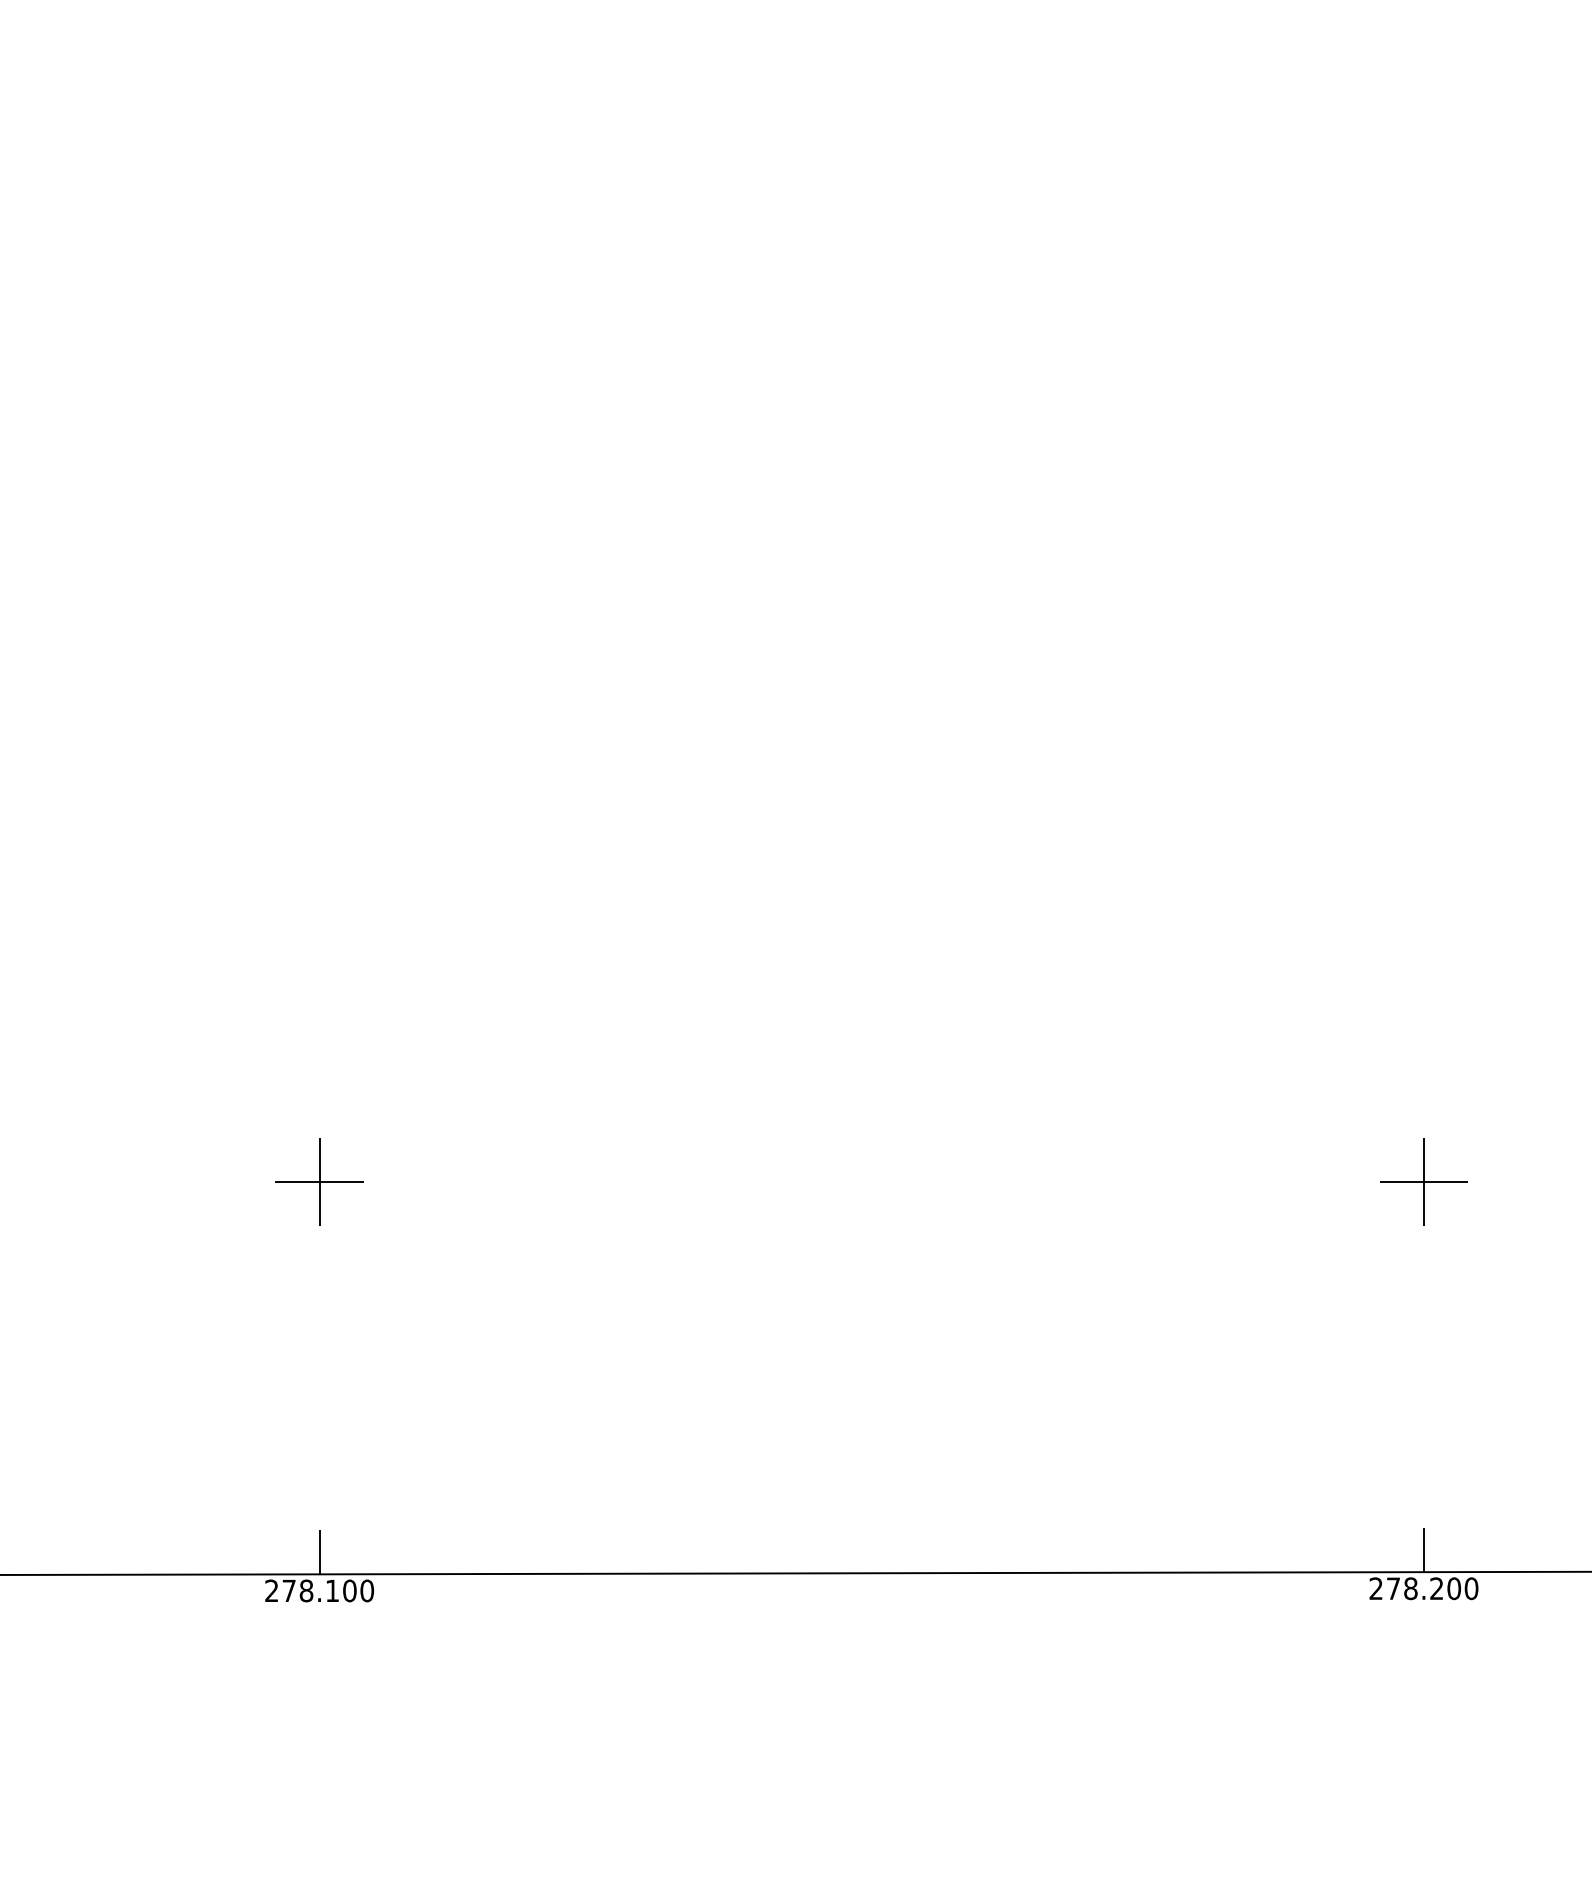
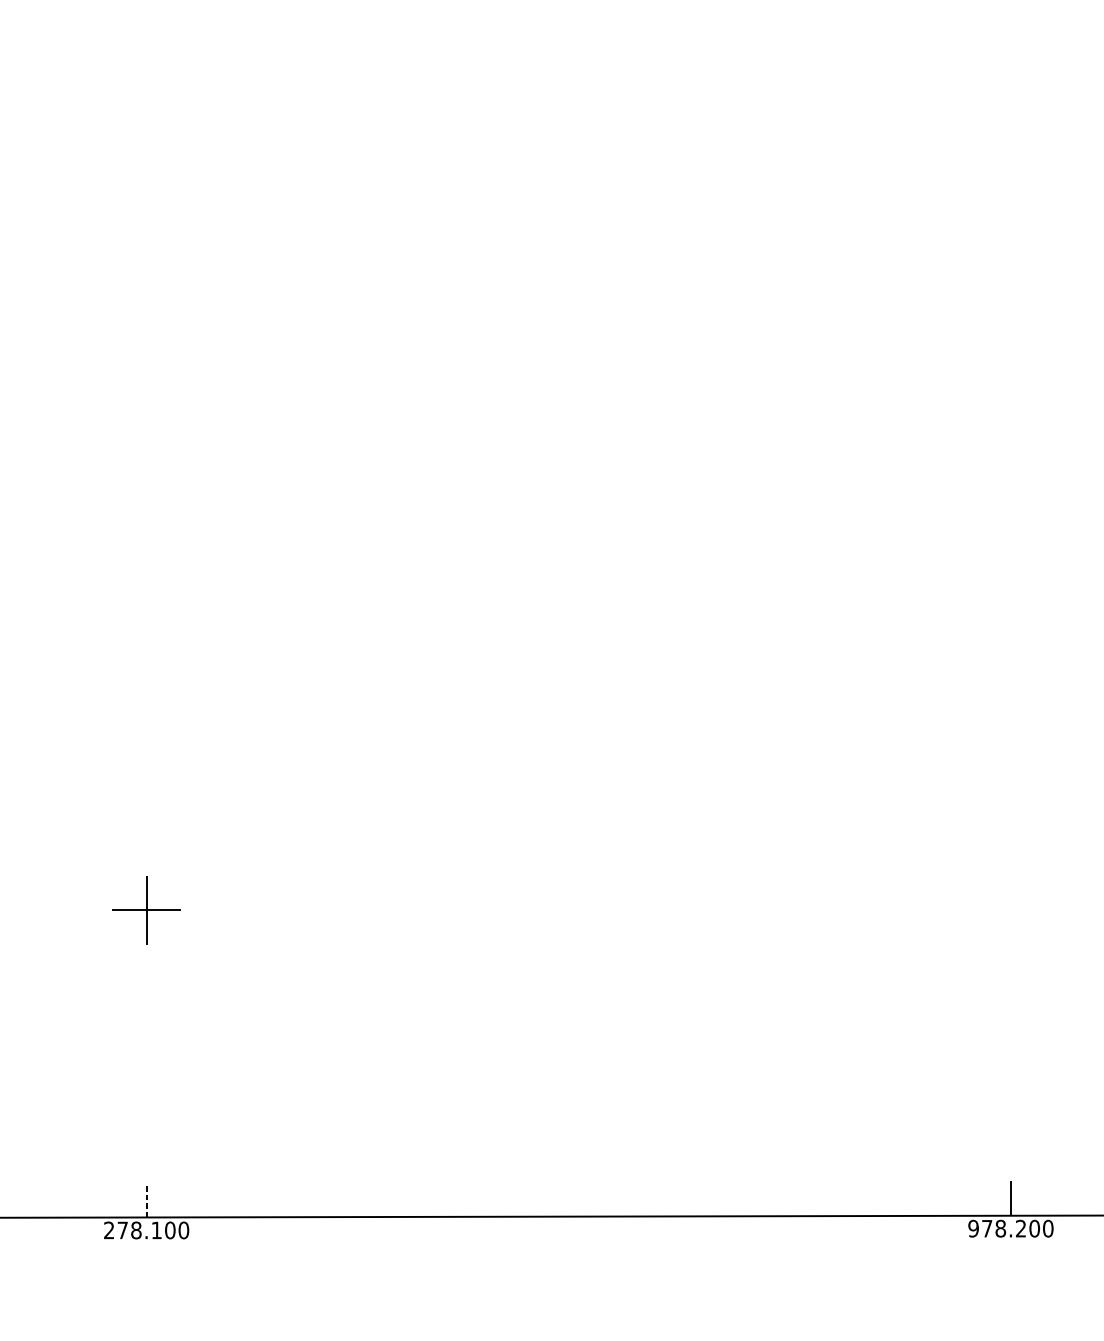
part: (1423, 1181) -> (1010, 909), removed
line: (319, 1551) -> (146, 1199), solid -> dashed
text: (1375, 1588) -> (973, 1228), 278.200 -> 978.200

